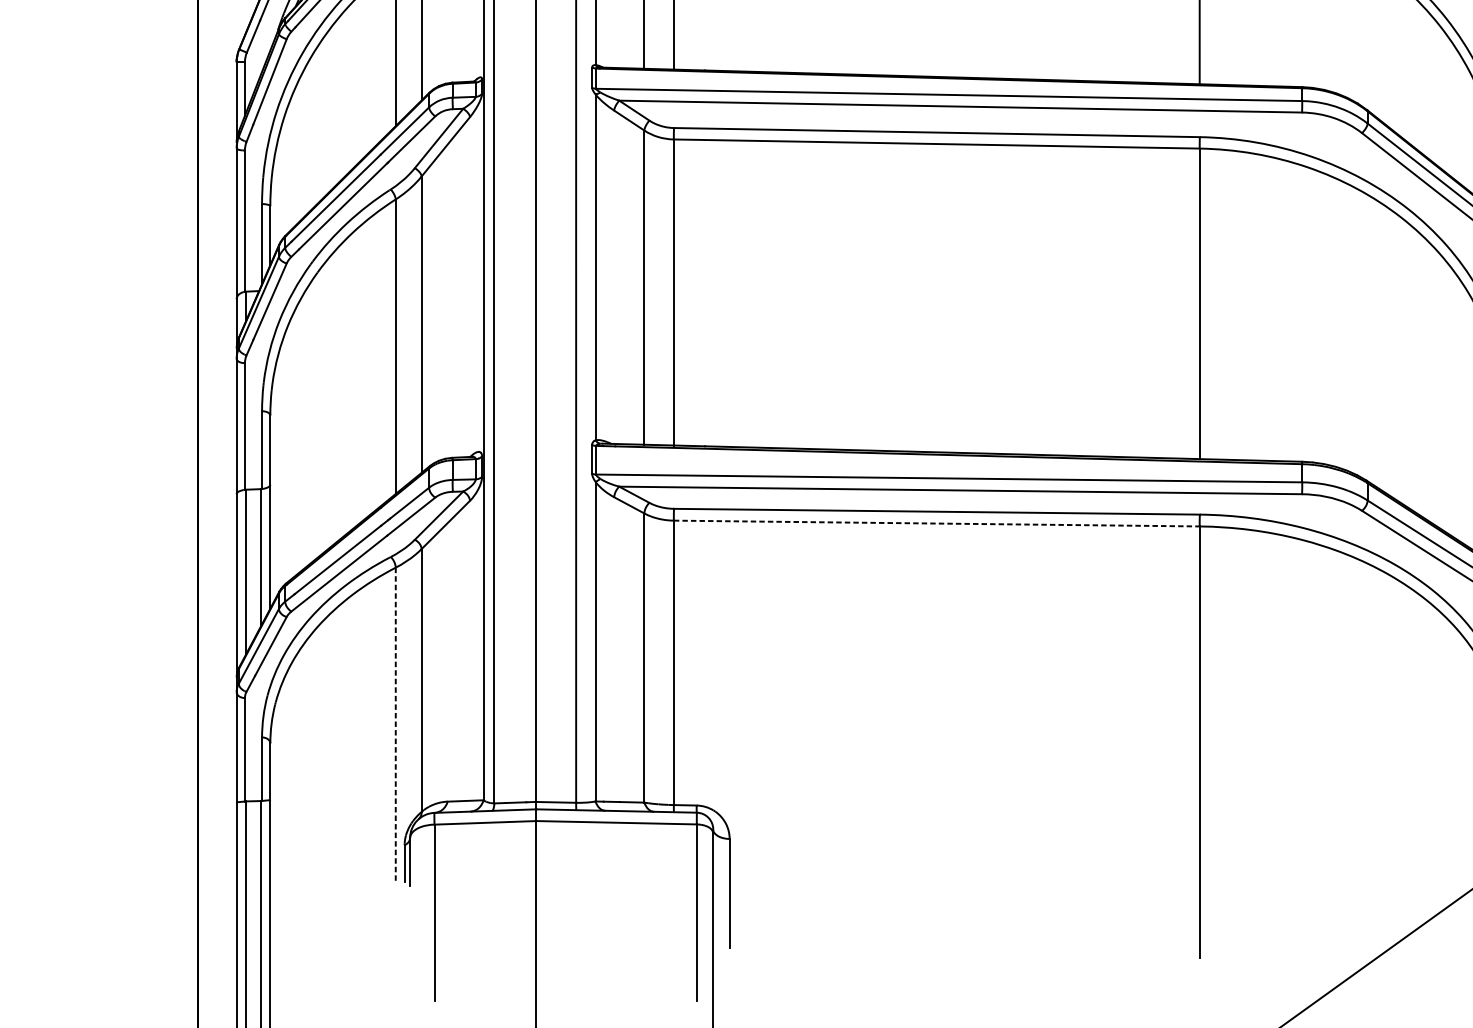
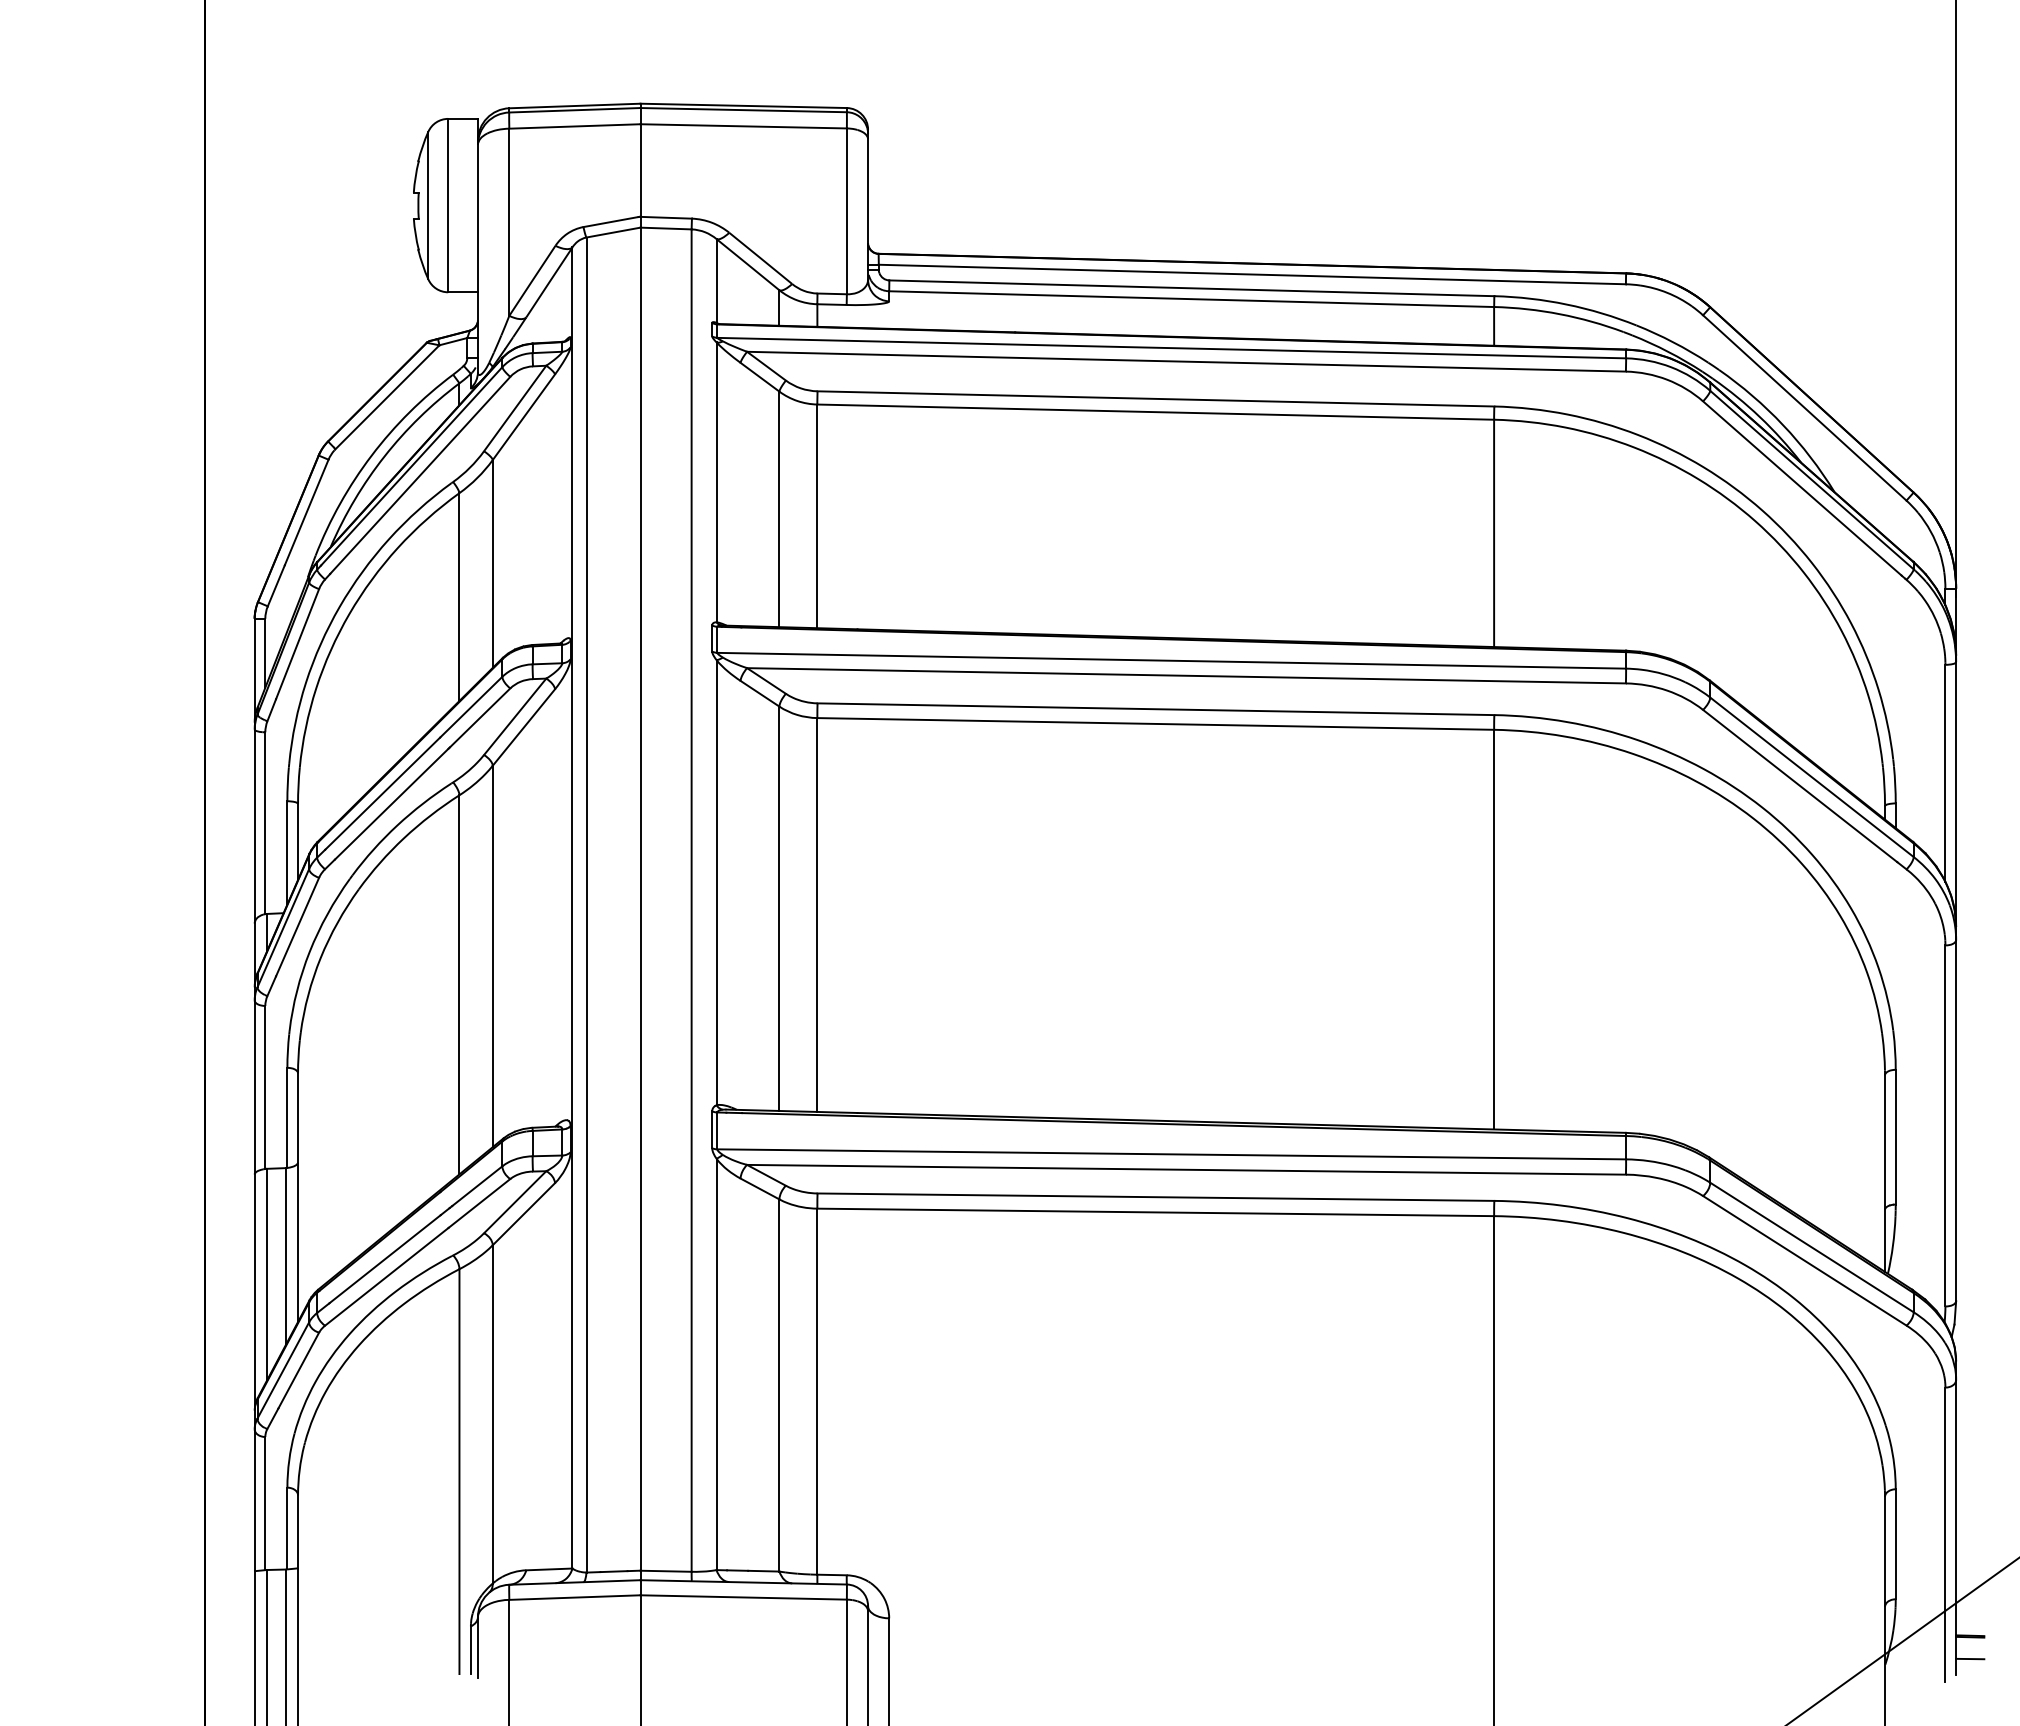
line: (937, 523) -> (1156, 1212), dashed -> solid
line: (395, 725) -> (459, 1472), dashed -> solid

